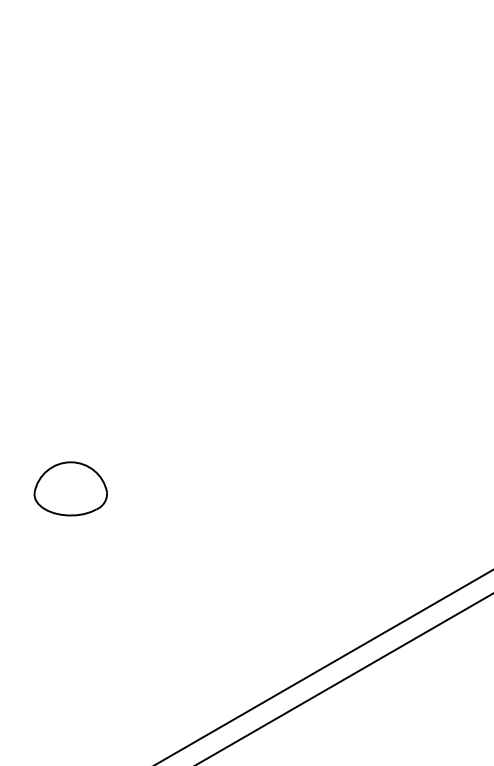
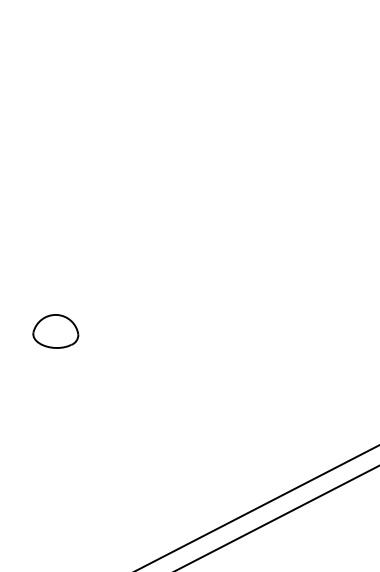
part: (70, 488) -> (55, 331), size x0.7

